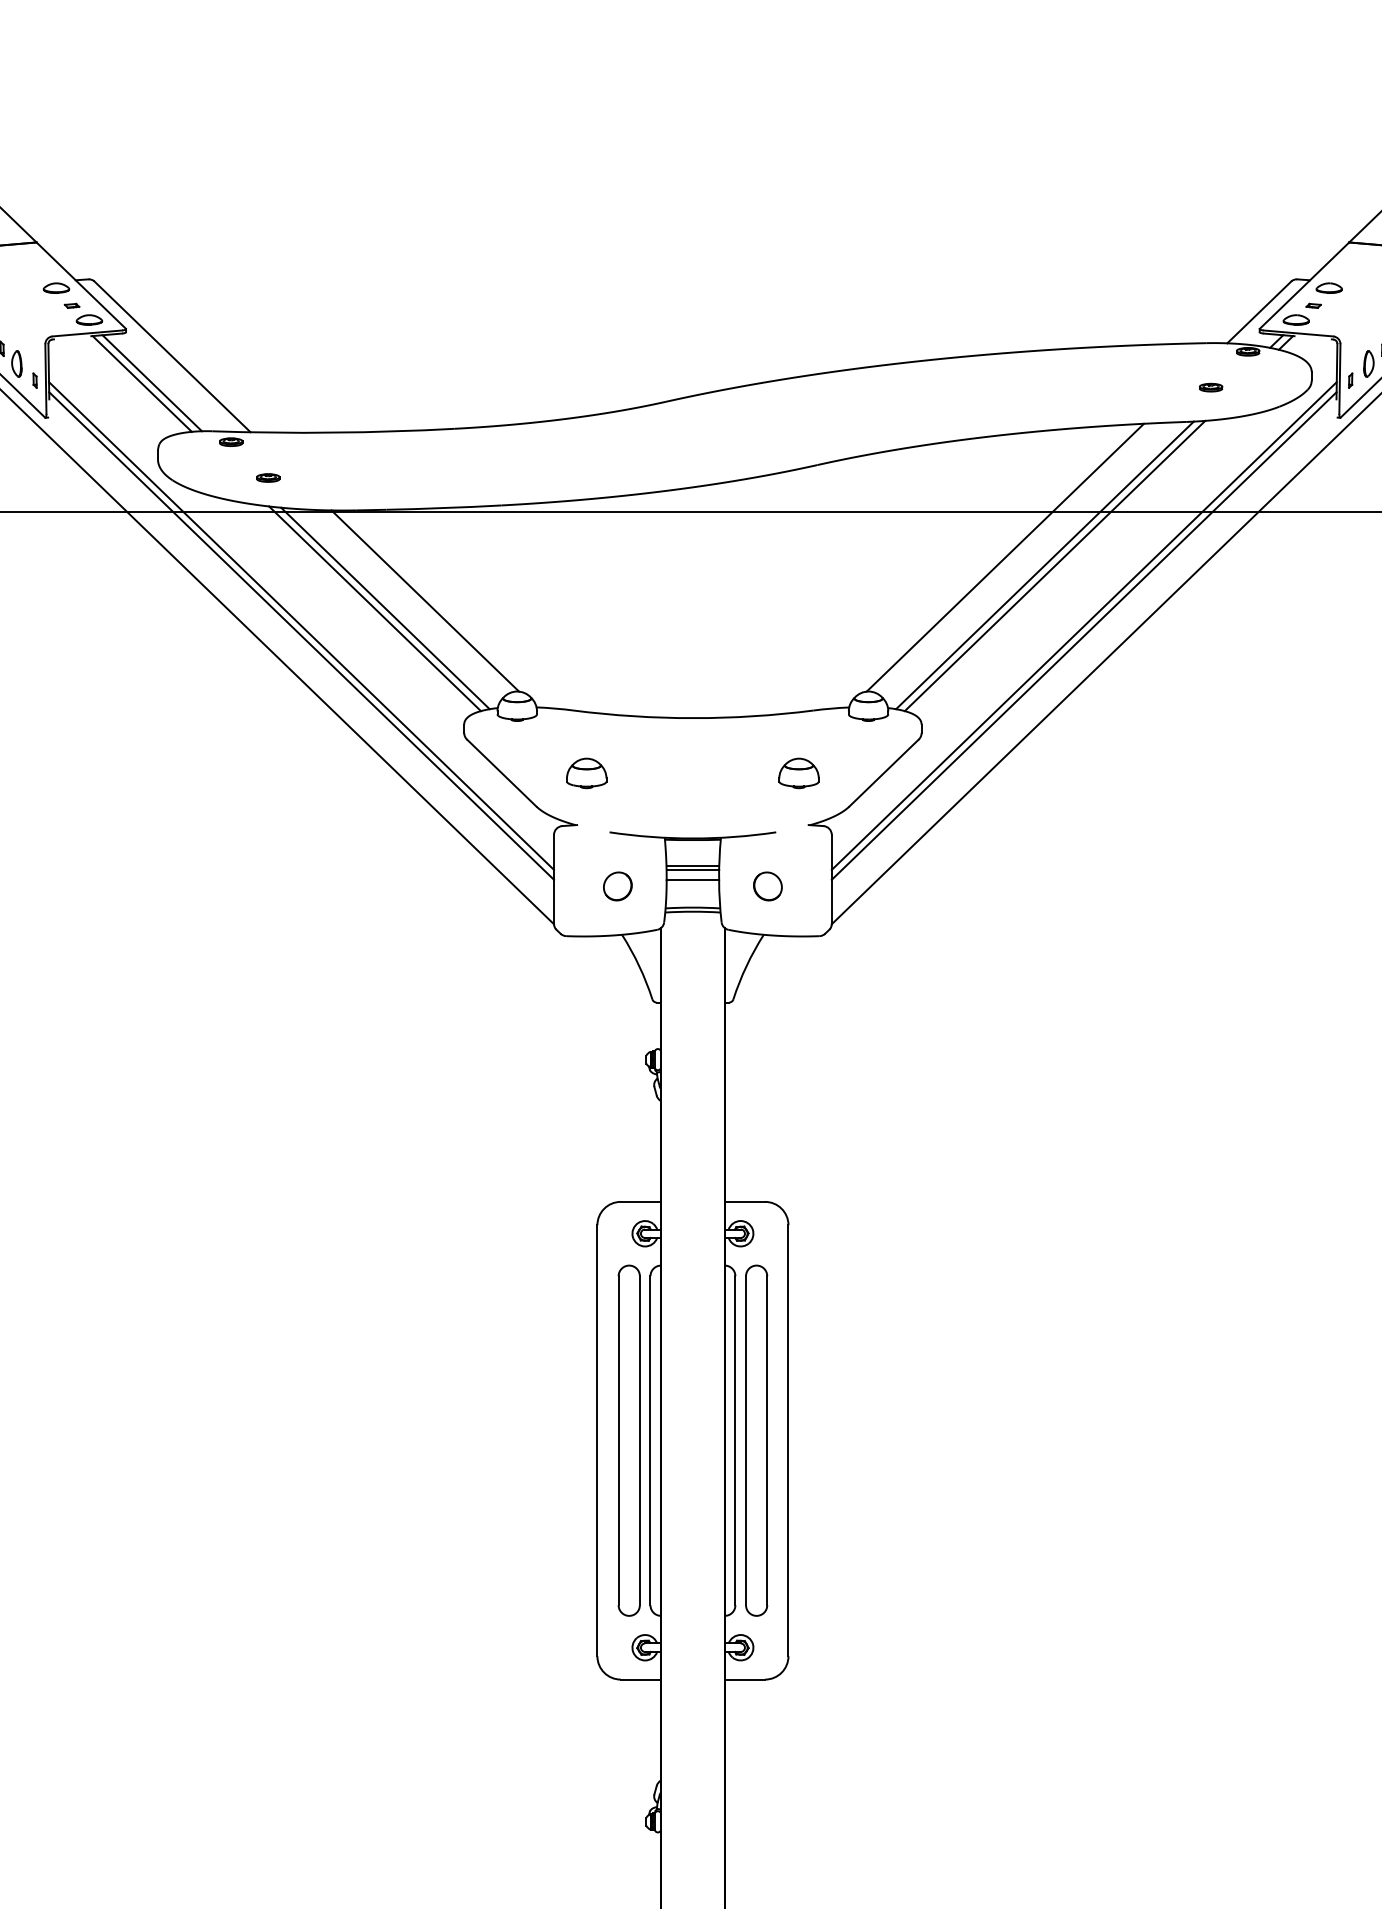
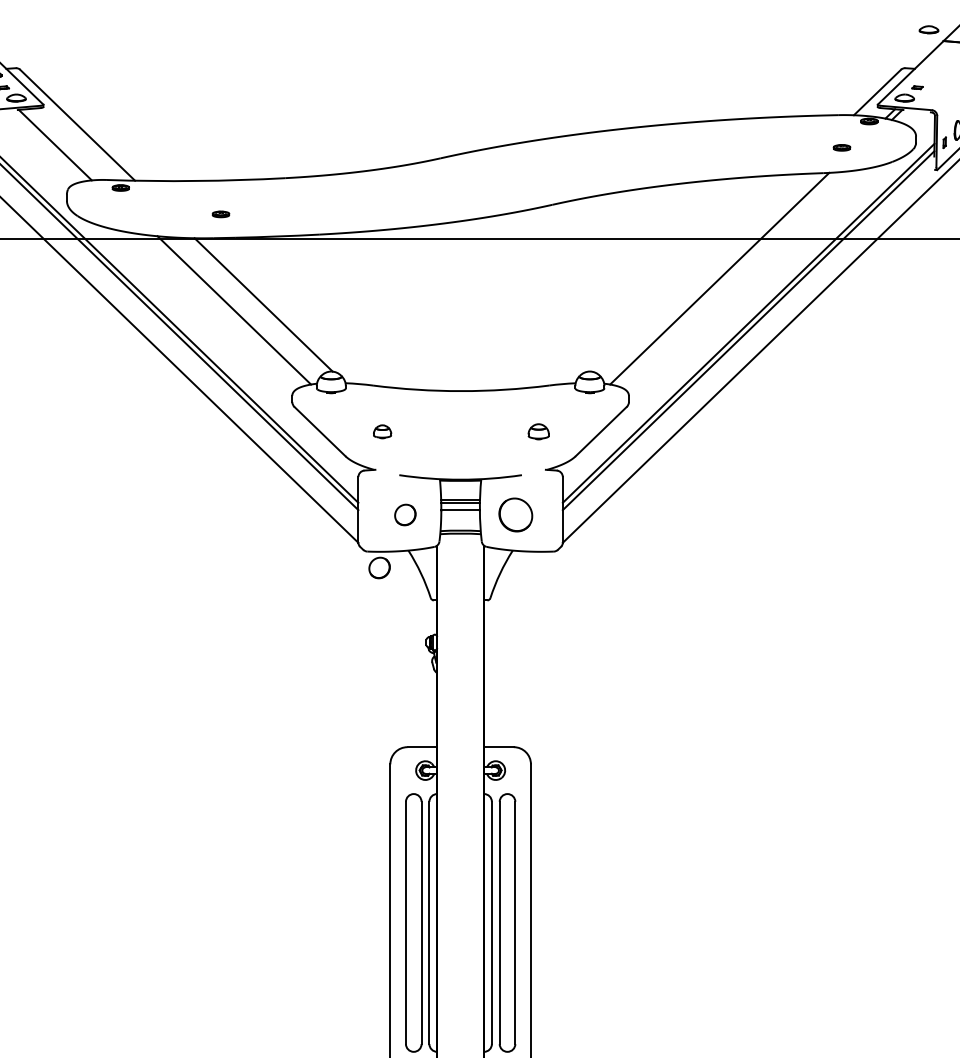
part: (1328, 287) -> (928, 29), moved
line: (151, 383) -> (62, 144), removed
part: (268, 477) -> (221, 214), moved
line: (1005, 557) -> (690, 272), removed
line: (1054, 565) -> (726, 278), removed
line: (375, 608) -> (227, 310), removed
part: (586, 773) -> (382, 431), size x0.6
part: (798, 773) -> (538, 431), size x0.7
part: (767, 886) -> (515, 515), size x1.6
part: (582, 958) -> (379, 568), added

